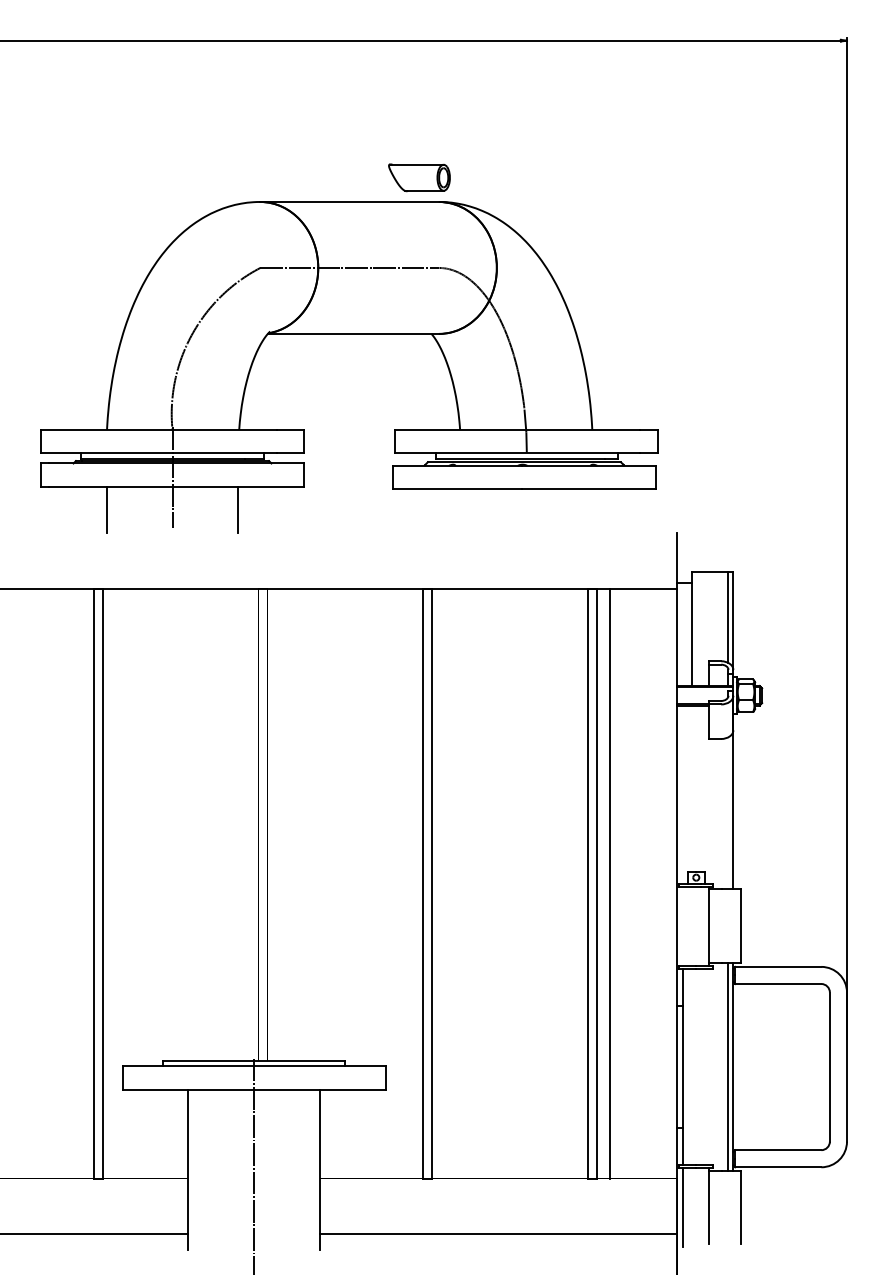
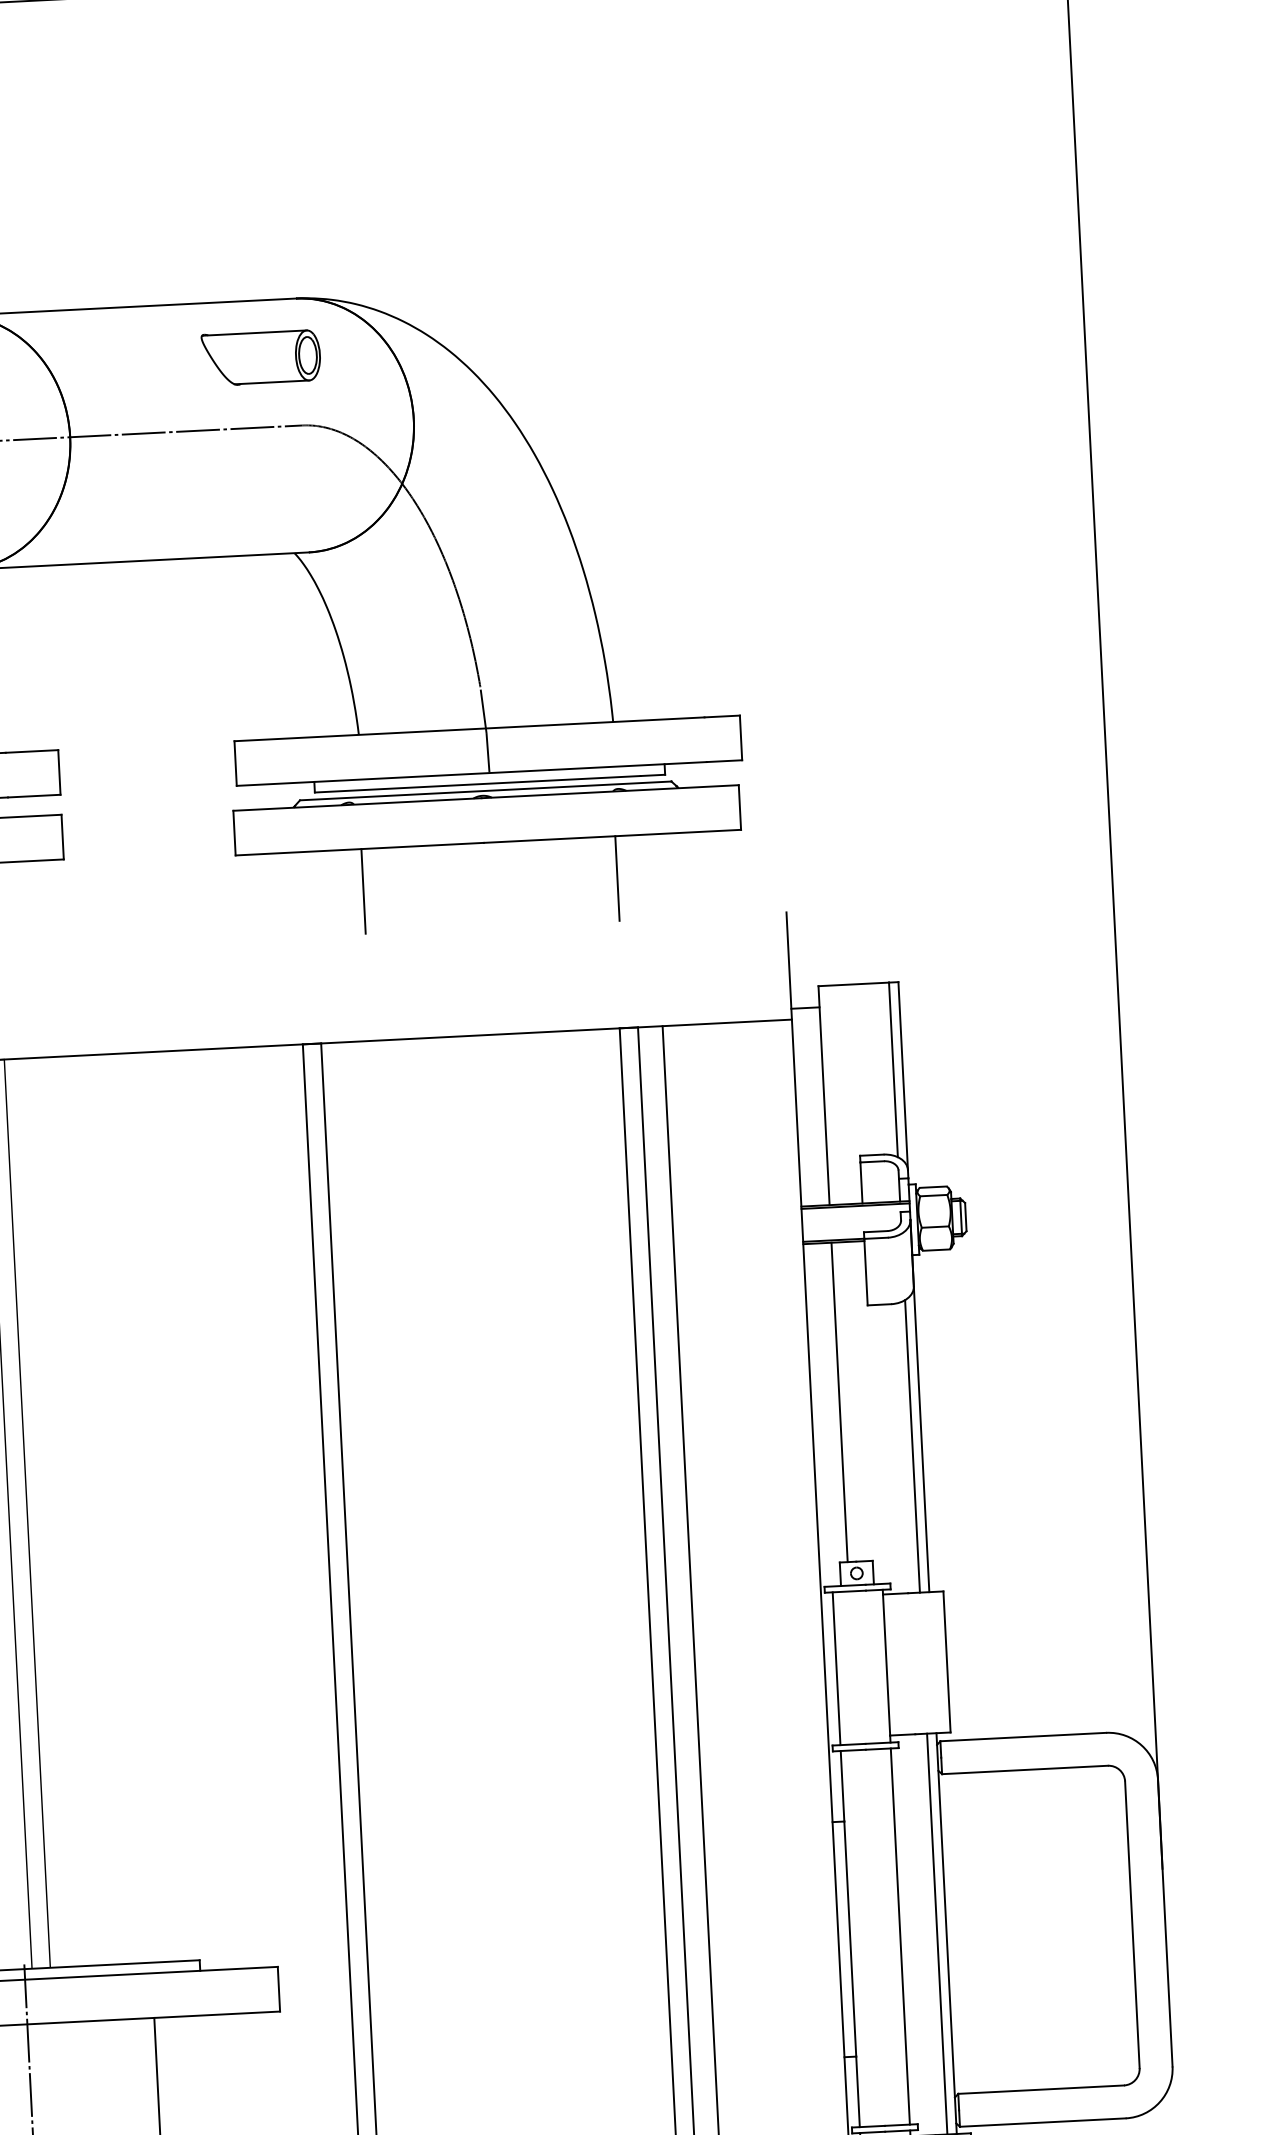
part: (419, 177) -> (261, 357), moved
line: (458, 511) -> (363, 892), added
line: (590, 511) -> (617, 879), added
line: (691, 788) -> (838, 1402), added
line: (728, 813) -> (912, 1446), added
line: (683, 926) -> (837, 1668), added
line: (709, 1066) -> (900, 1935), added

